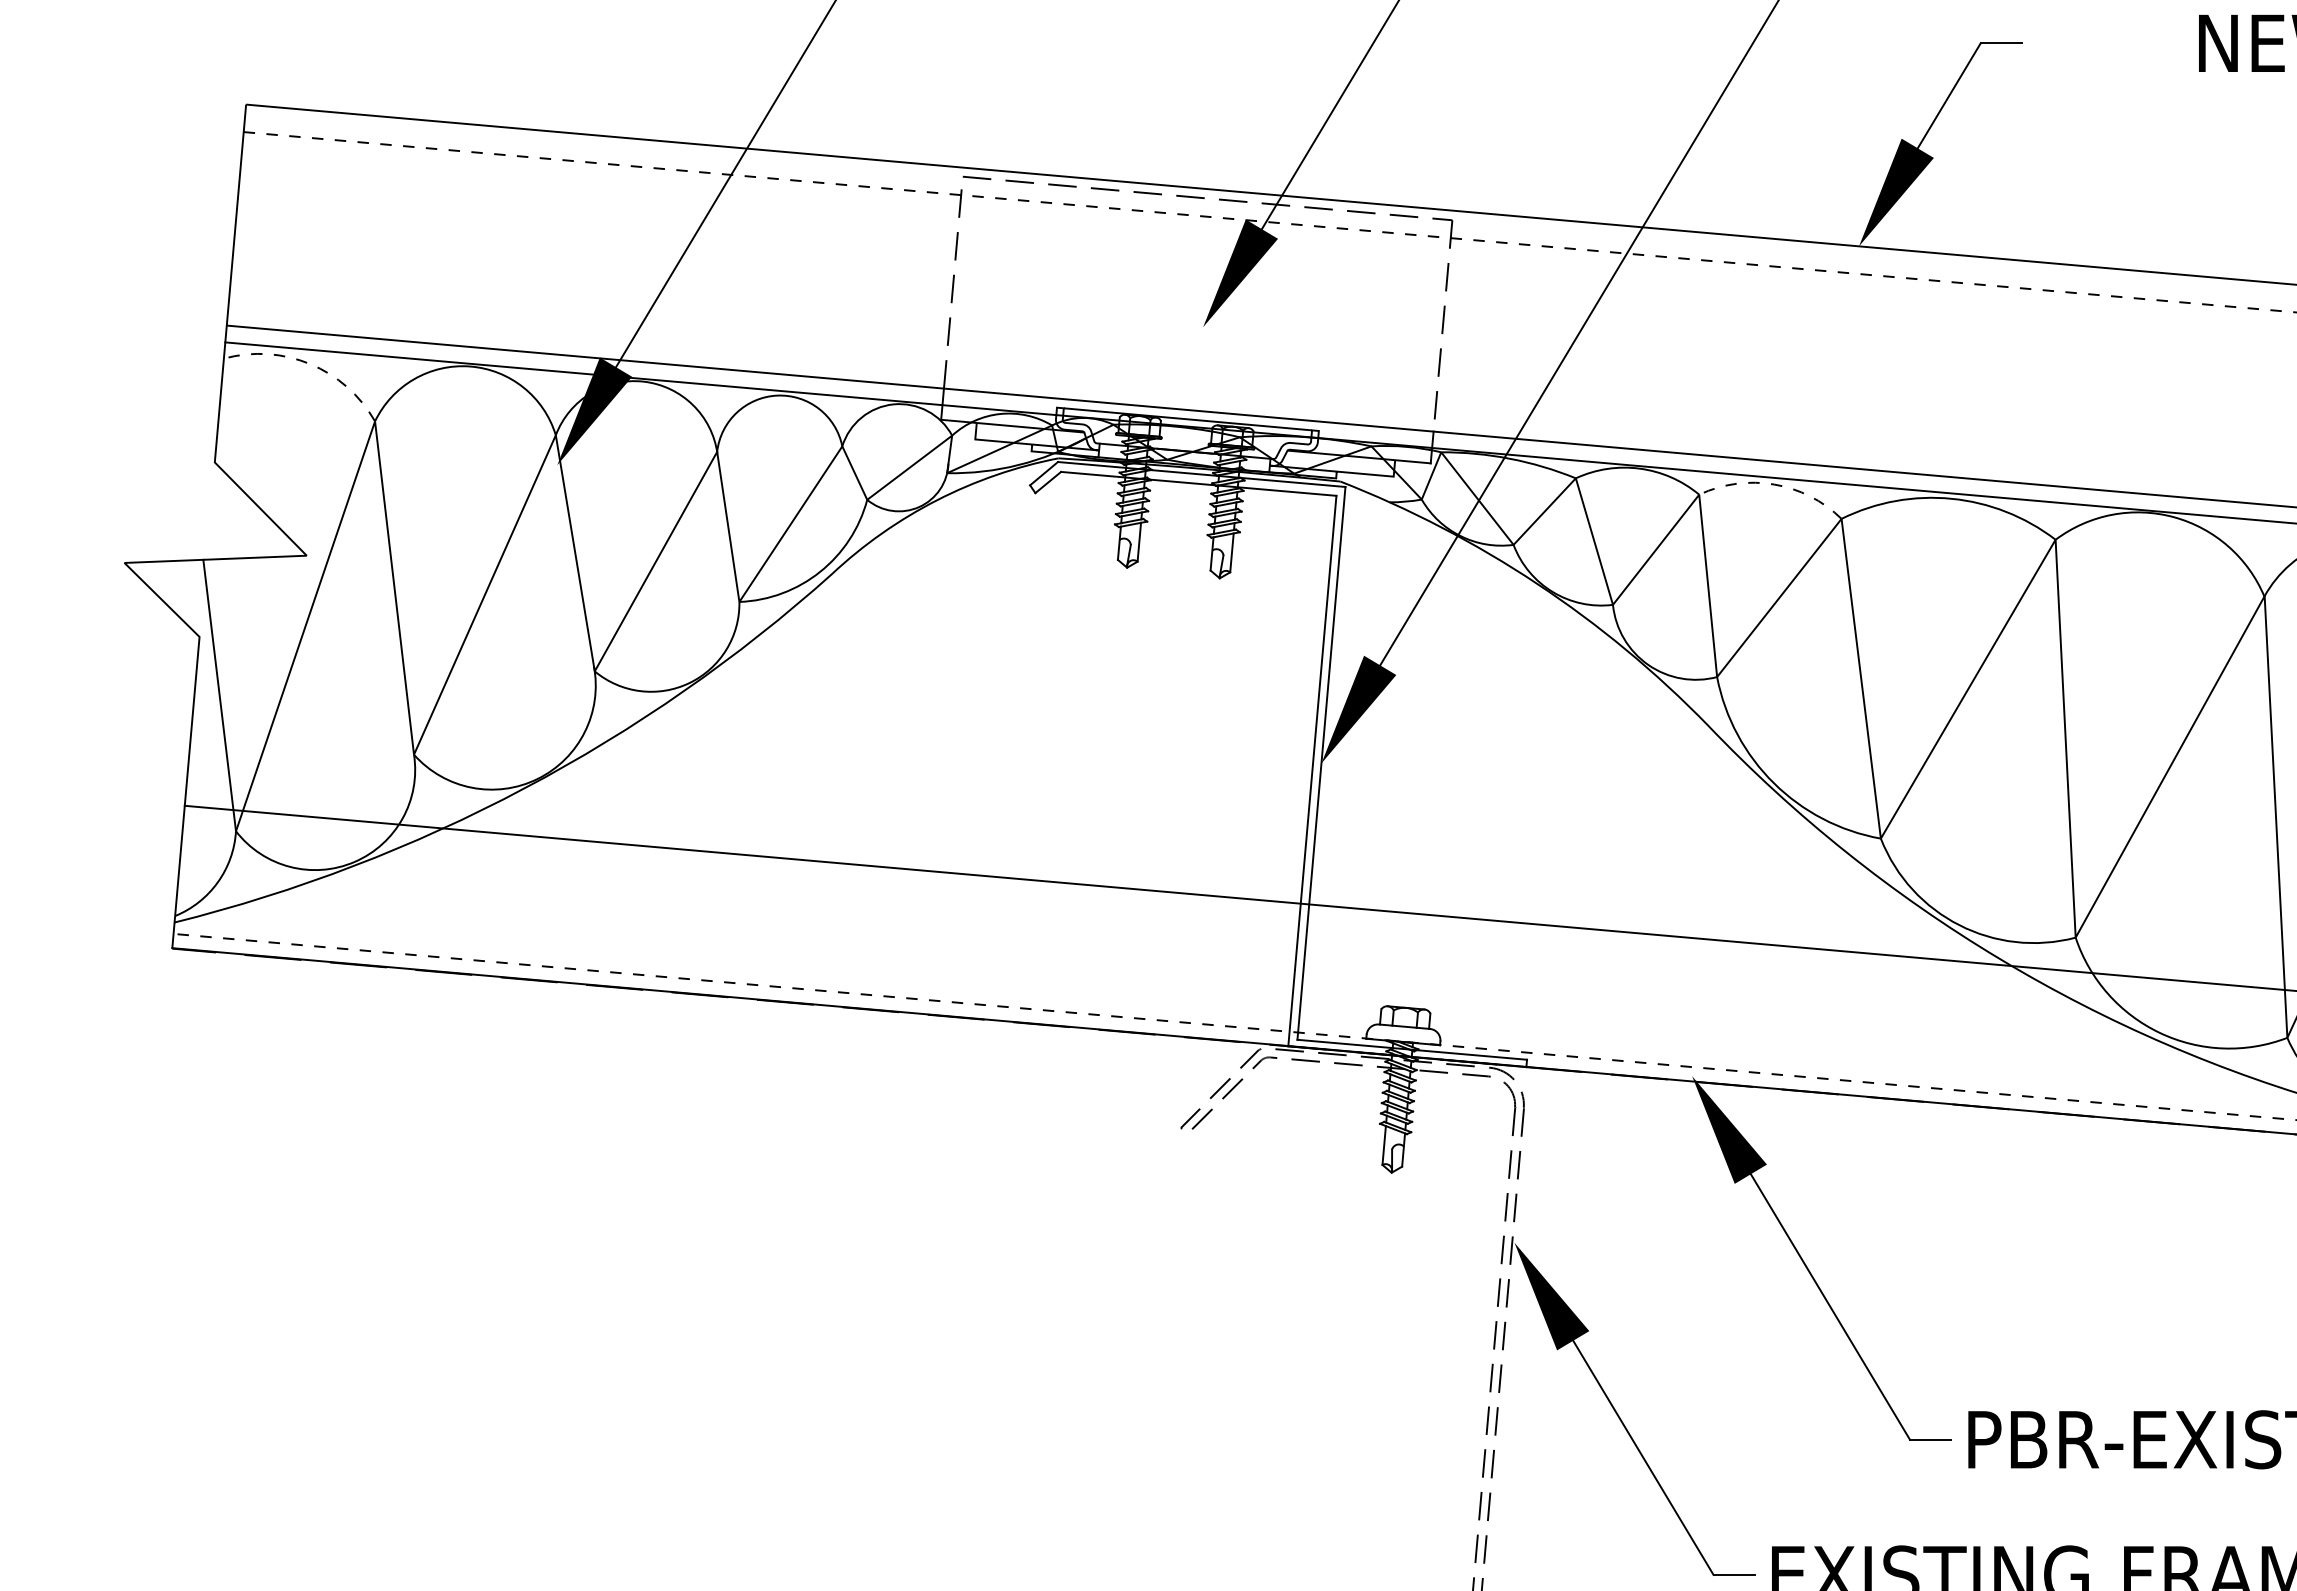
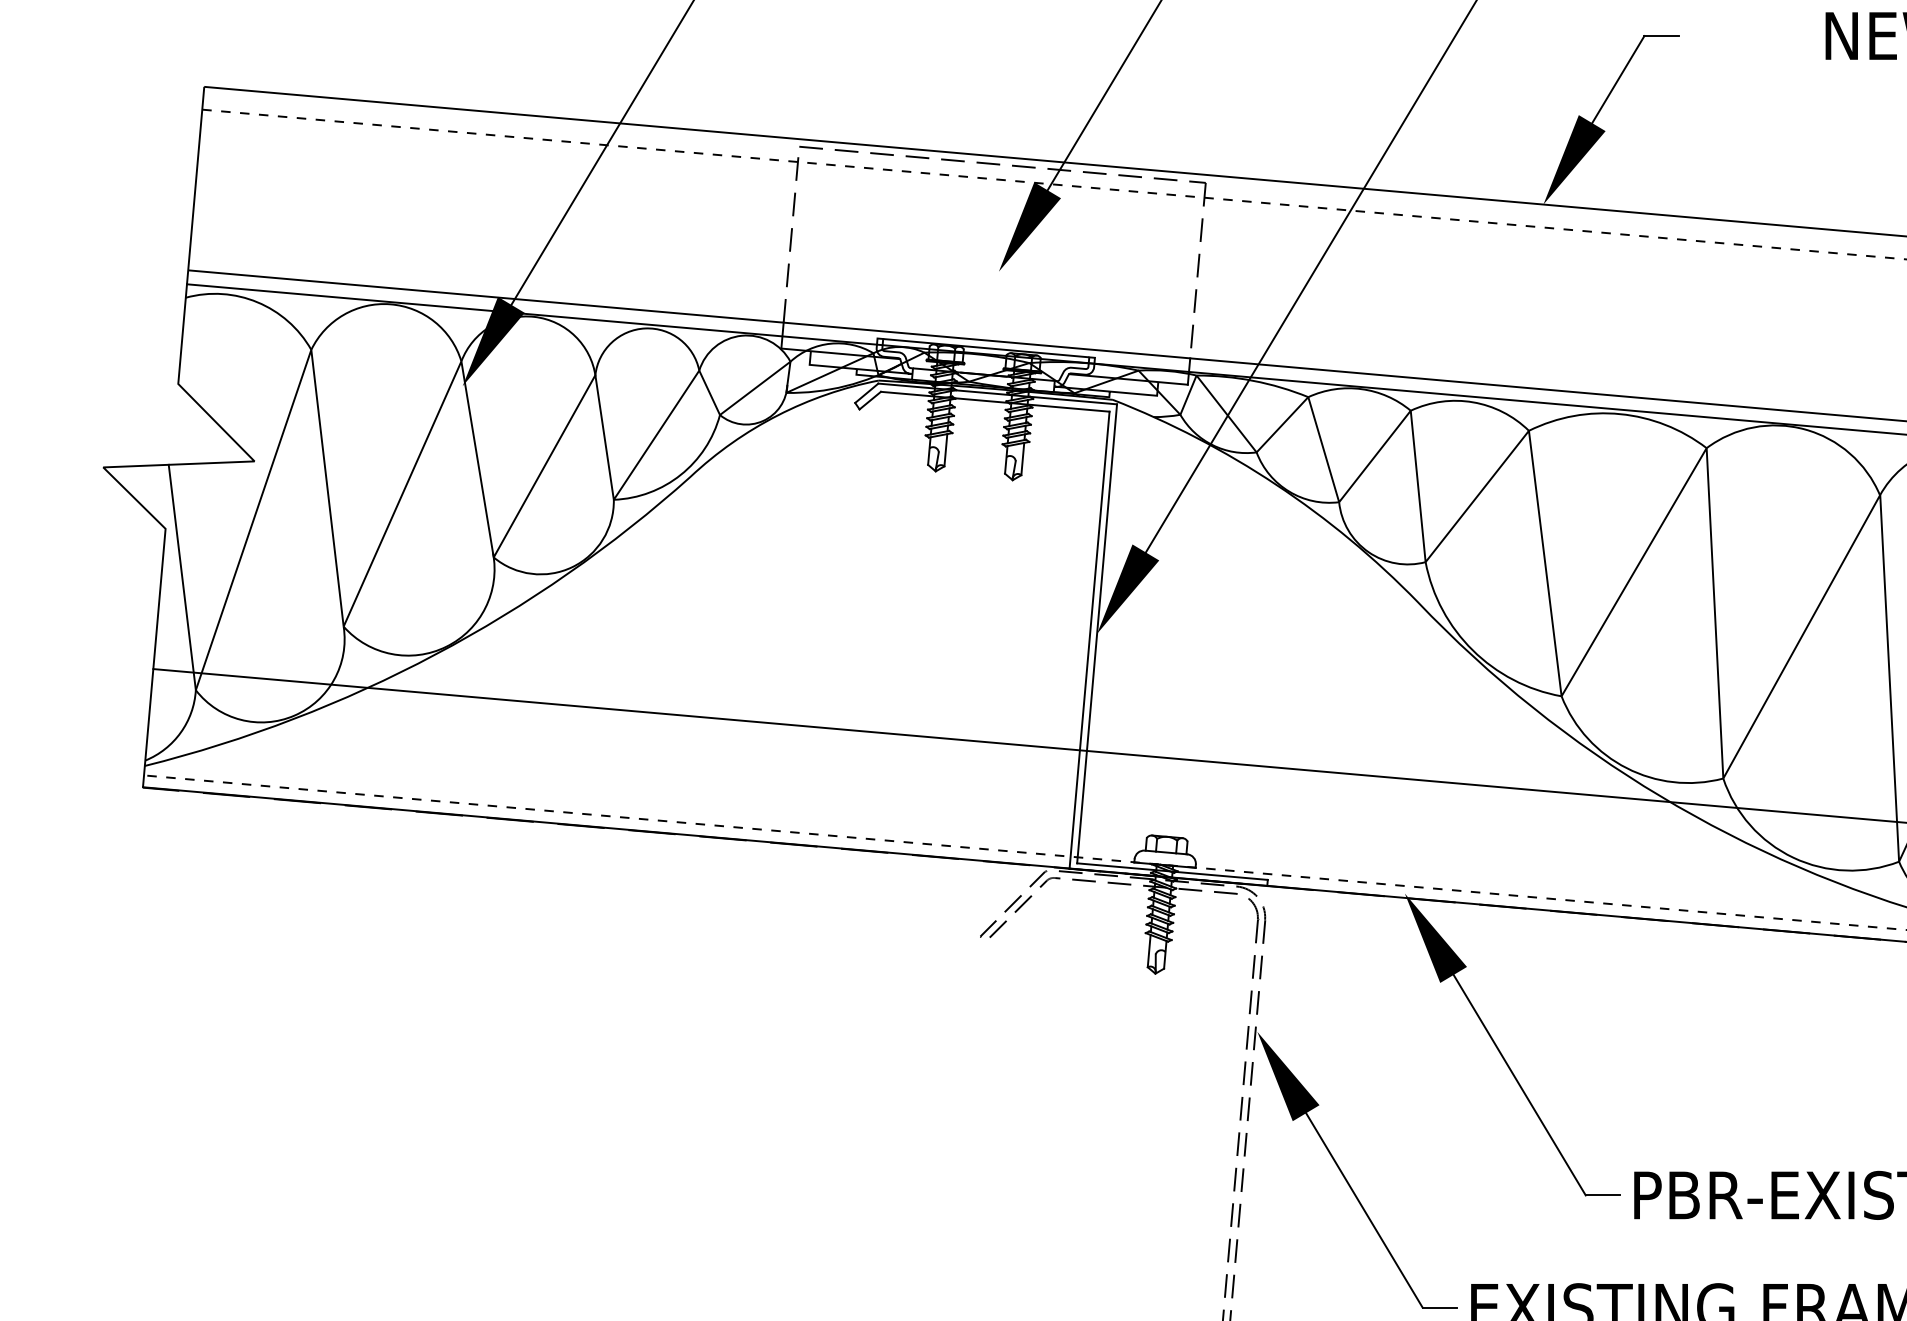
arc: (310, 364) -> (257, 302), dashed -> solid
arc: (1774, 484) -> (1473, 402), dashed -> solid

